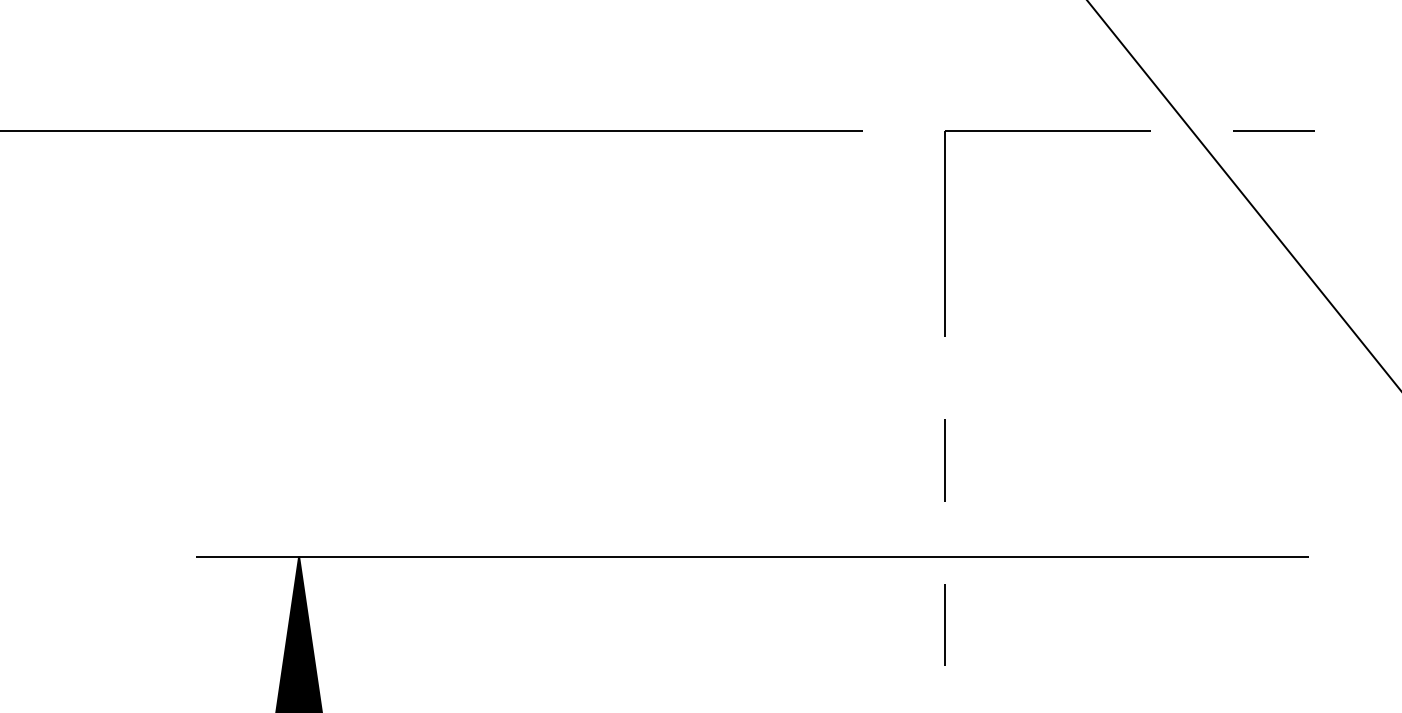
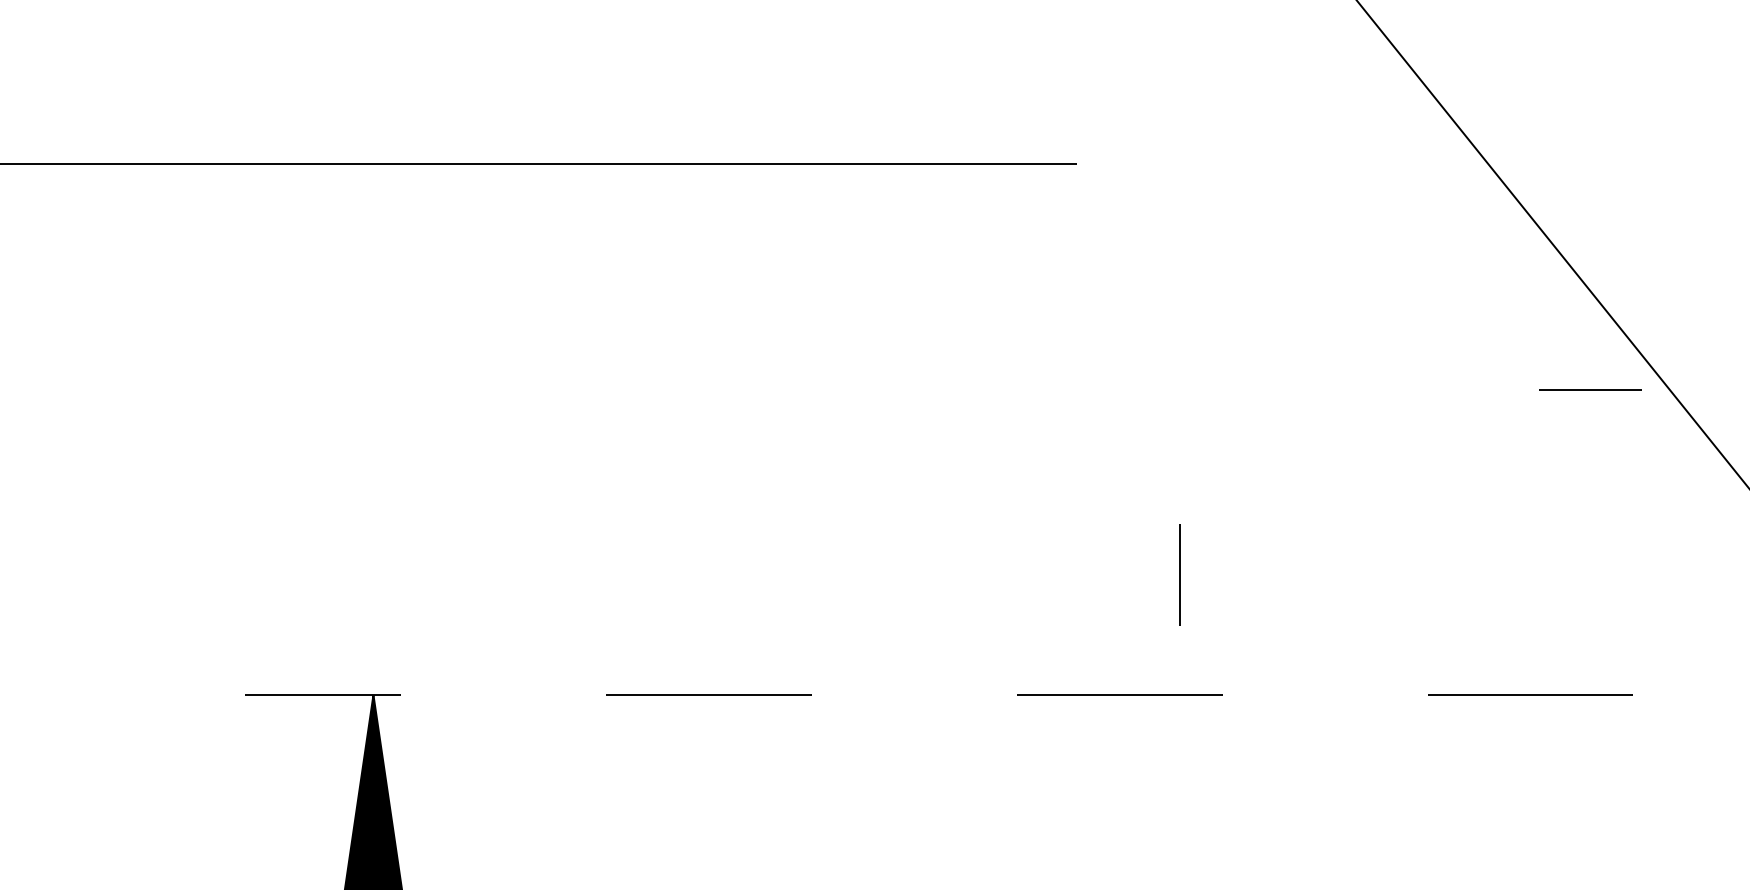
line: (1274, 130) -> (1590, 389), moved
part: (1047, 131) -> (1307, 164), removed
line: (751, 556) -> (938, 694), solid -> dashed
line: (944, 625) -> (1179, 780), removed

